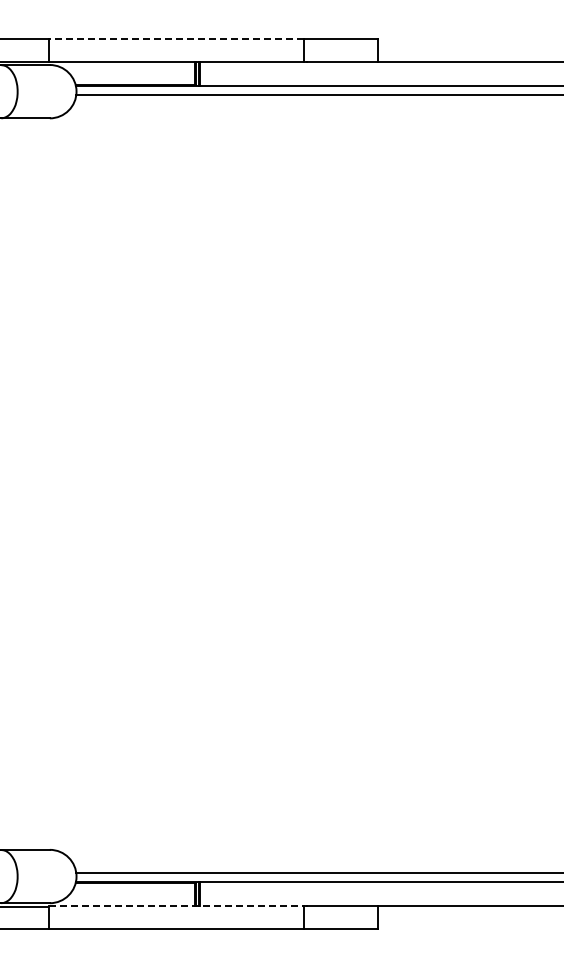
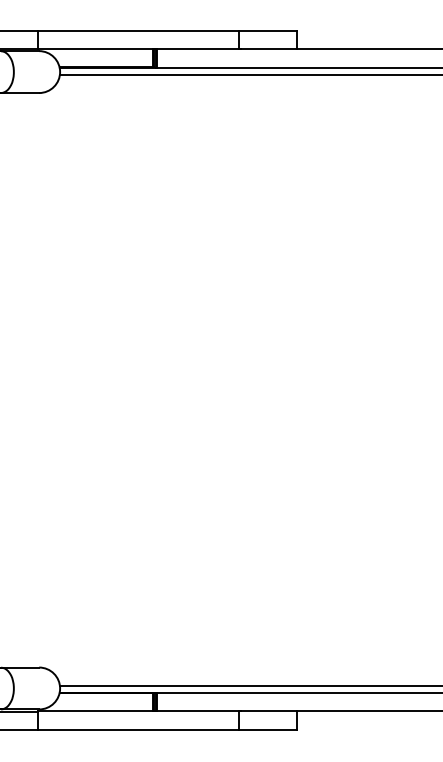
line: (176, 38) -> (138, 30), dashed -> solid
line: (176, 905) -> (138, 711), dashed -> solid

